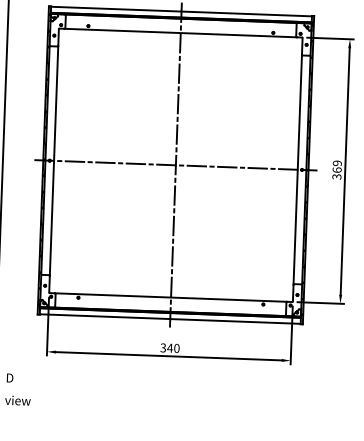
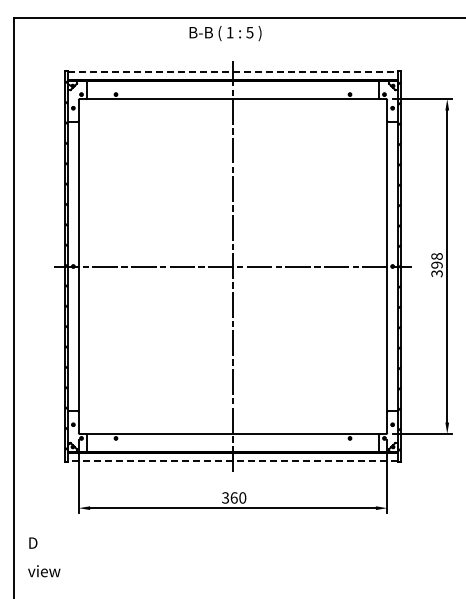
line: (181, 11) -> (233, 71), solid -> dashed
text: (336, 166) -> (436, 260), 369 -> 398
line: (169, 319) -> (232, 461), solid -> dashed
text: (169, 347) -> (233, 497), 340 -> 360

